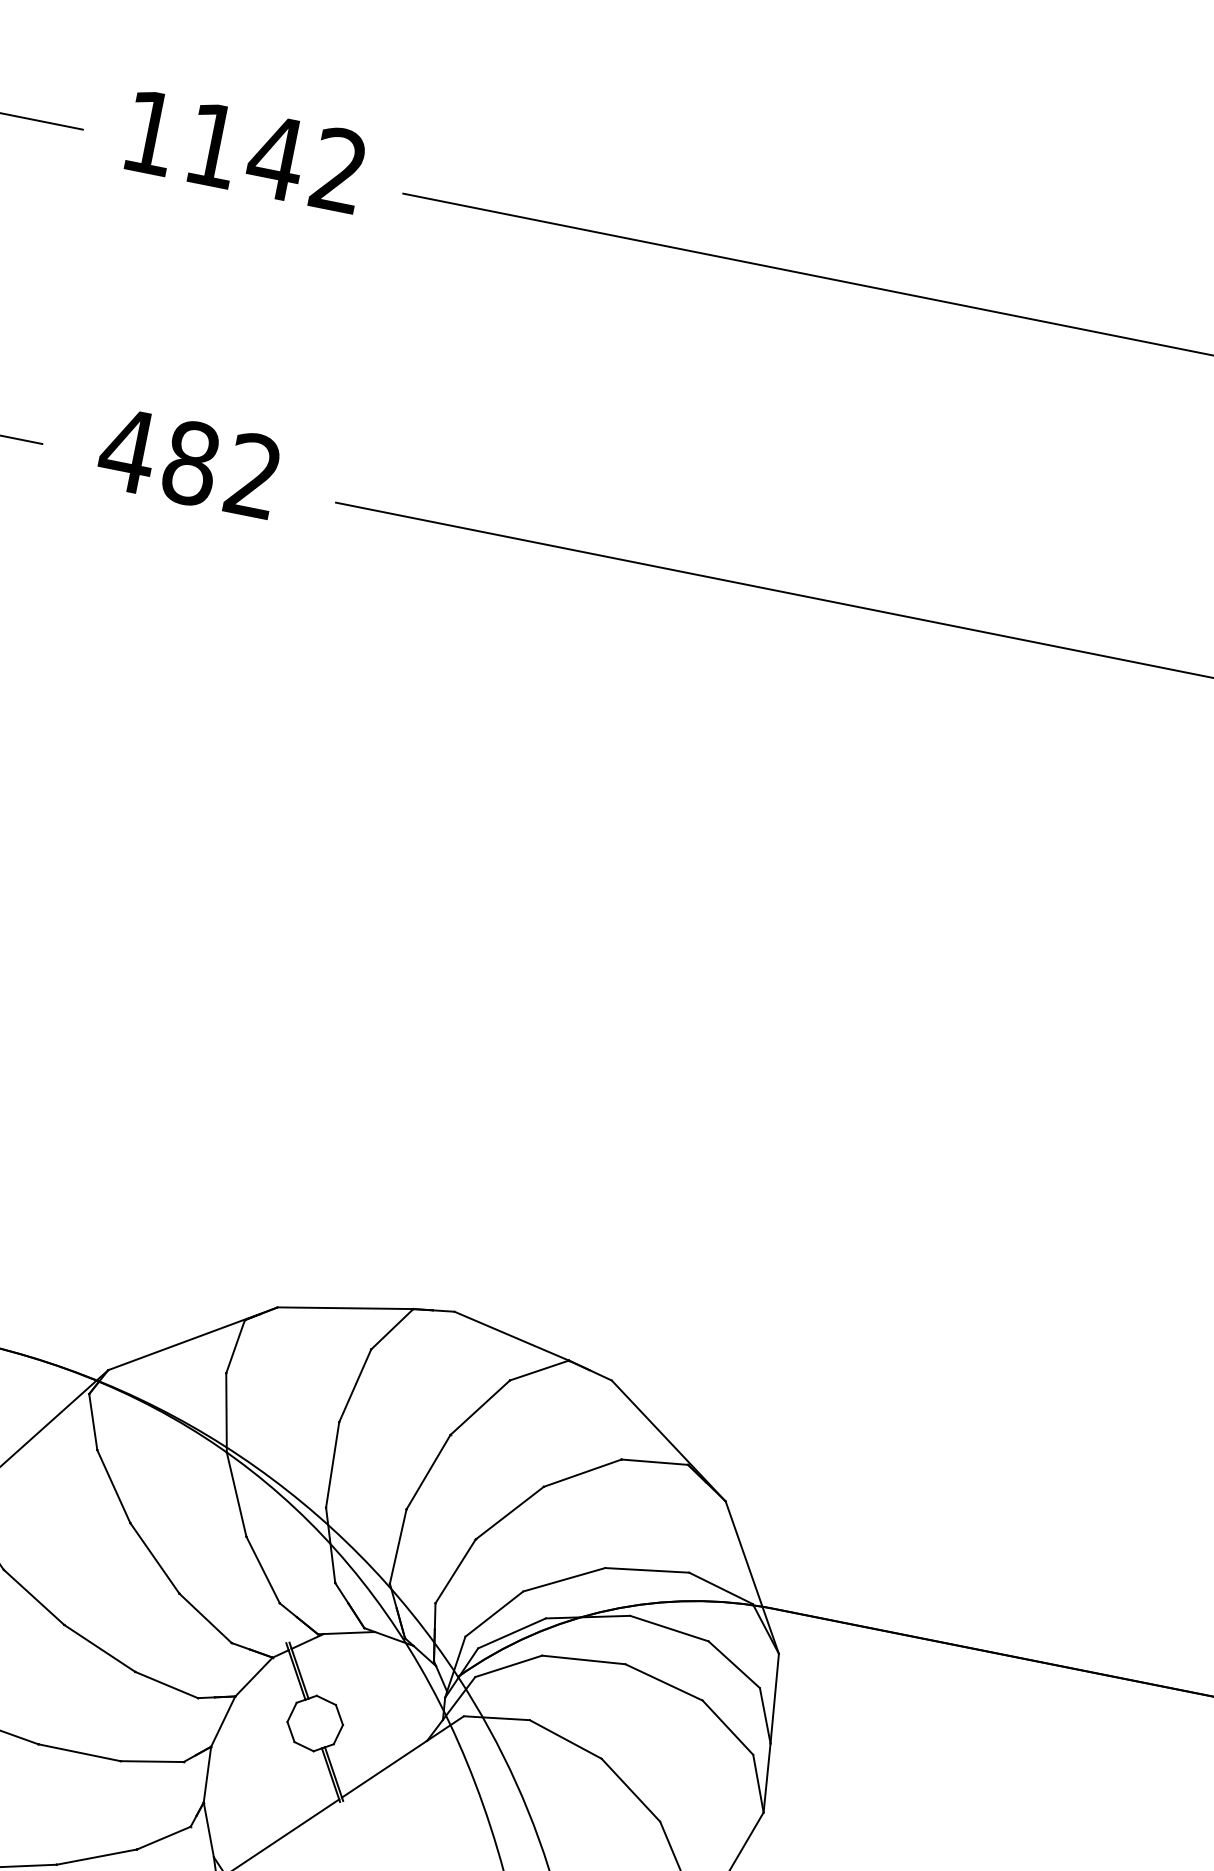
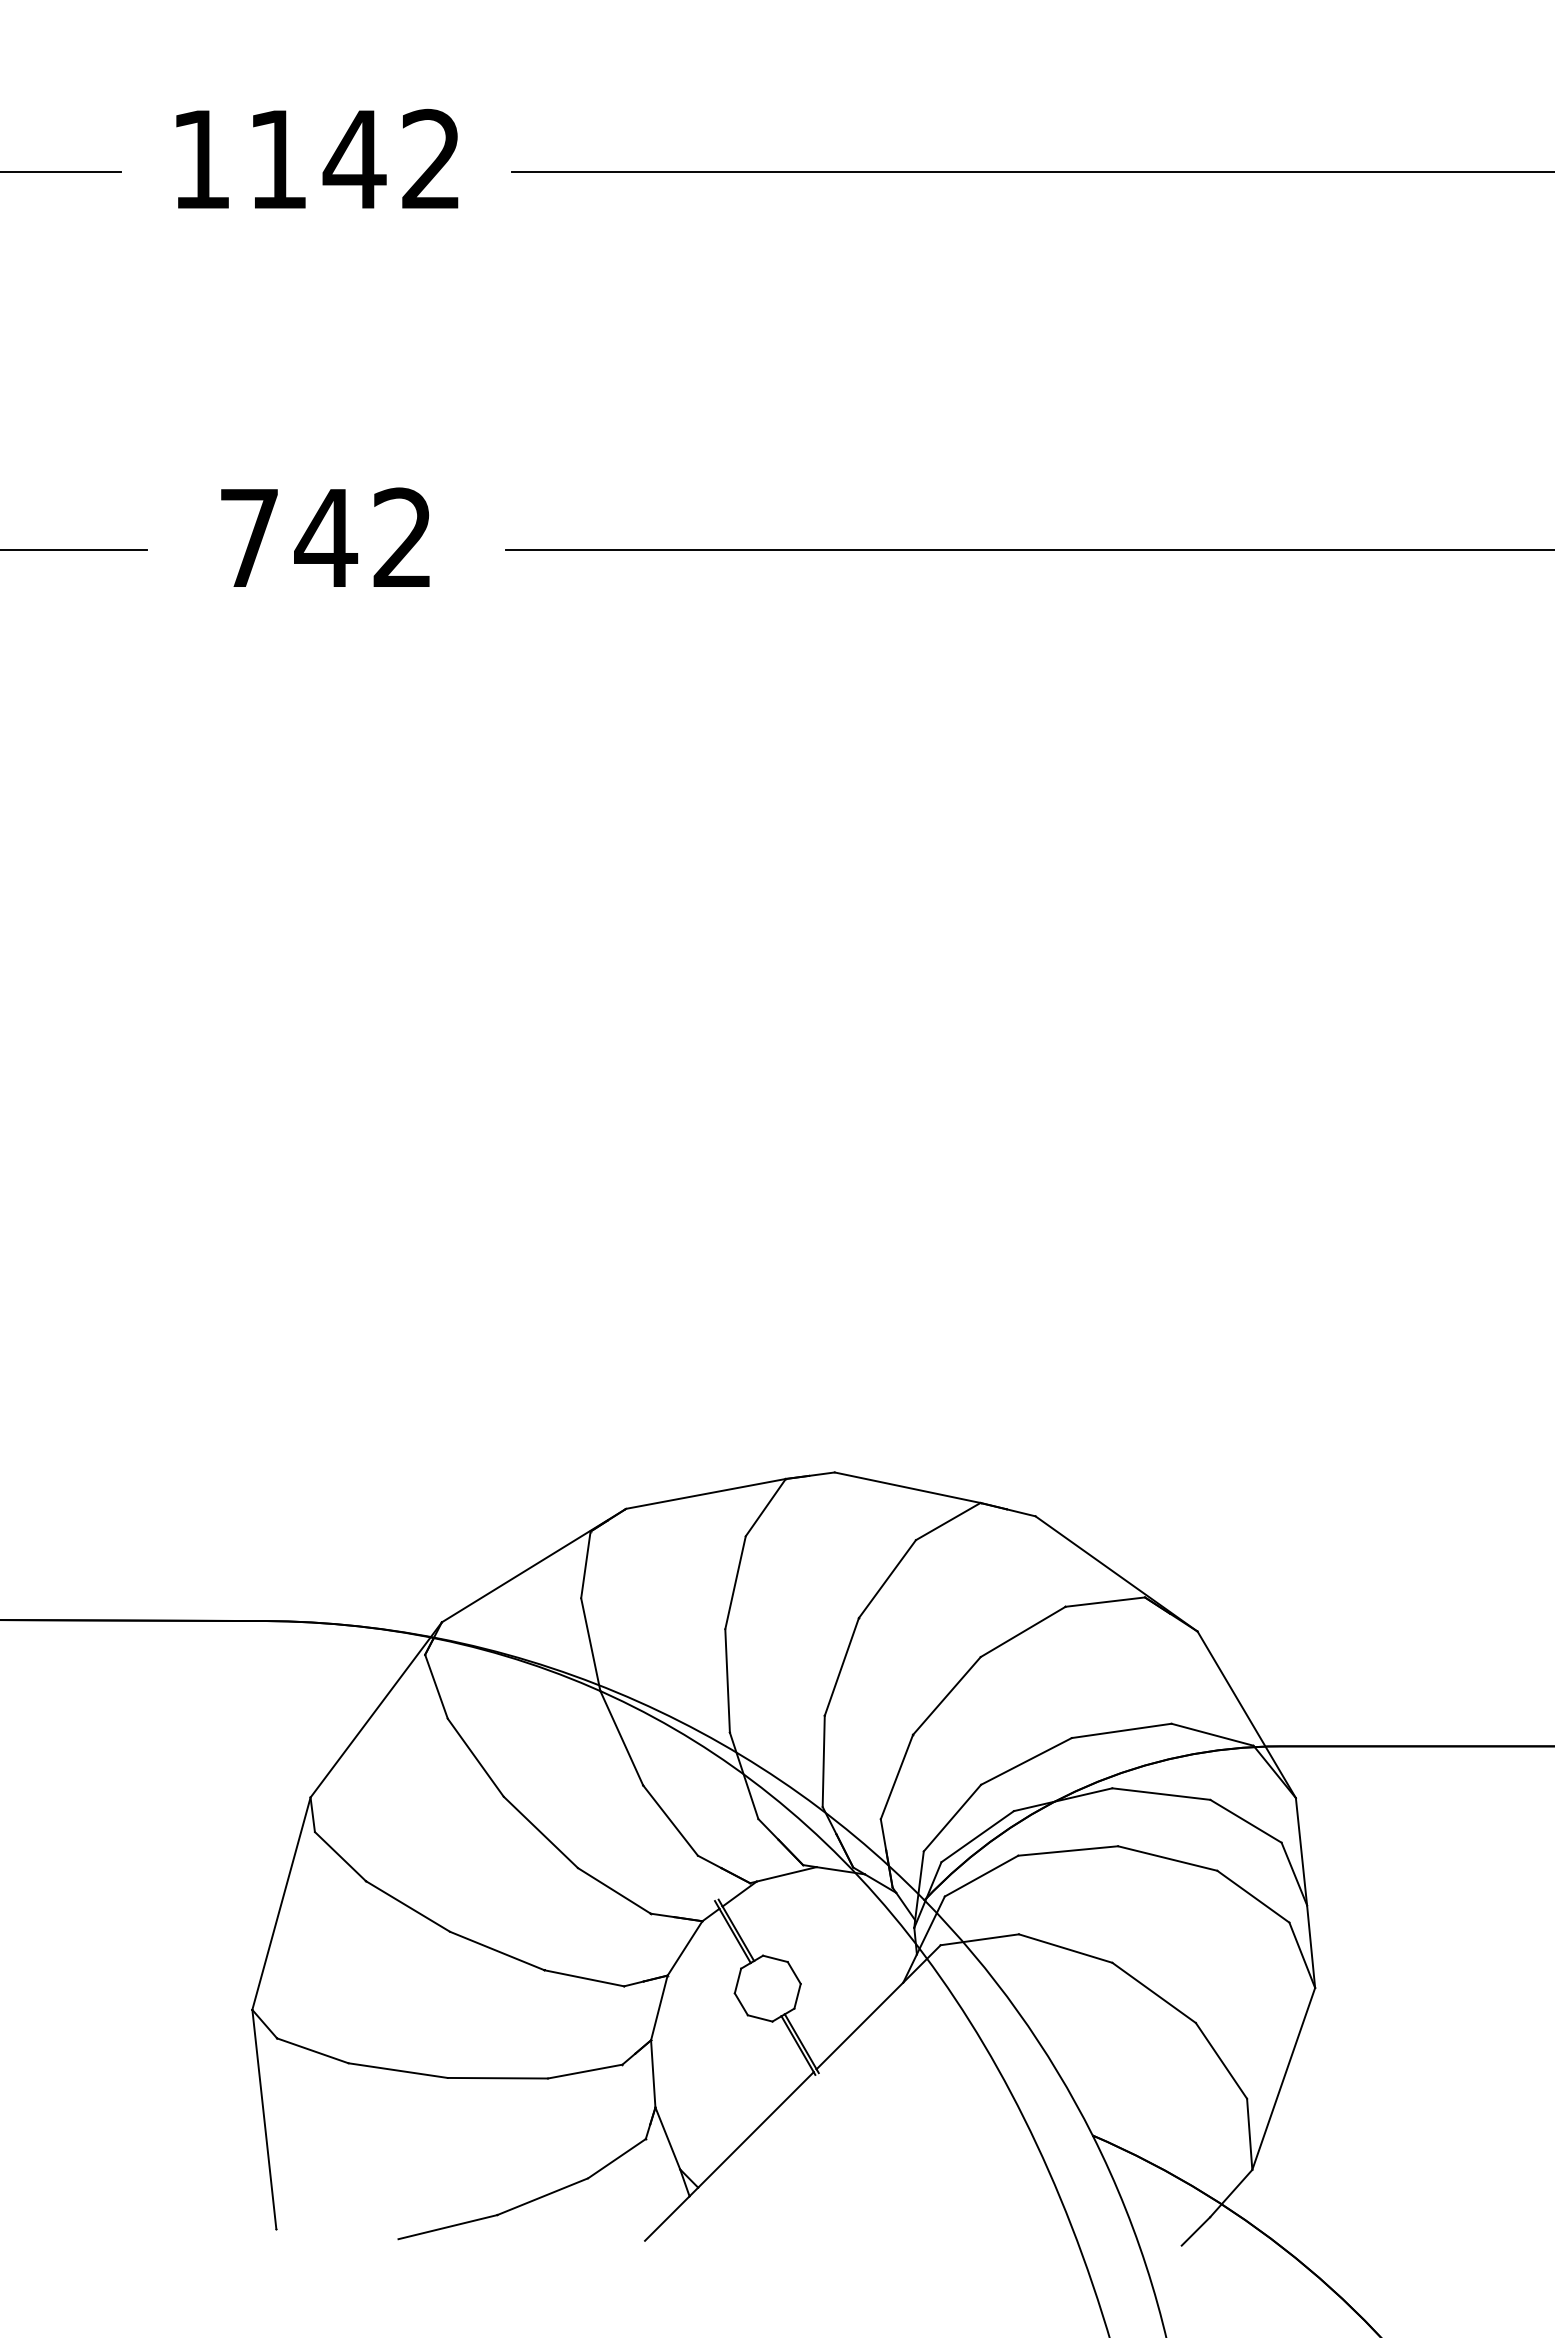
text: (159, 456) -> (287, 537), 482 -> 742

